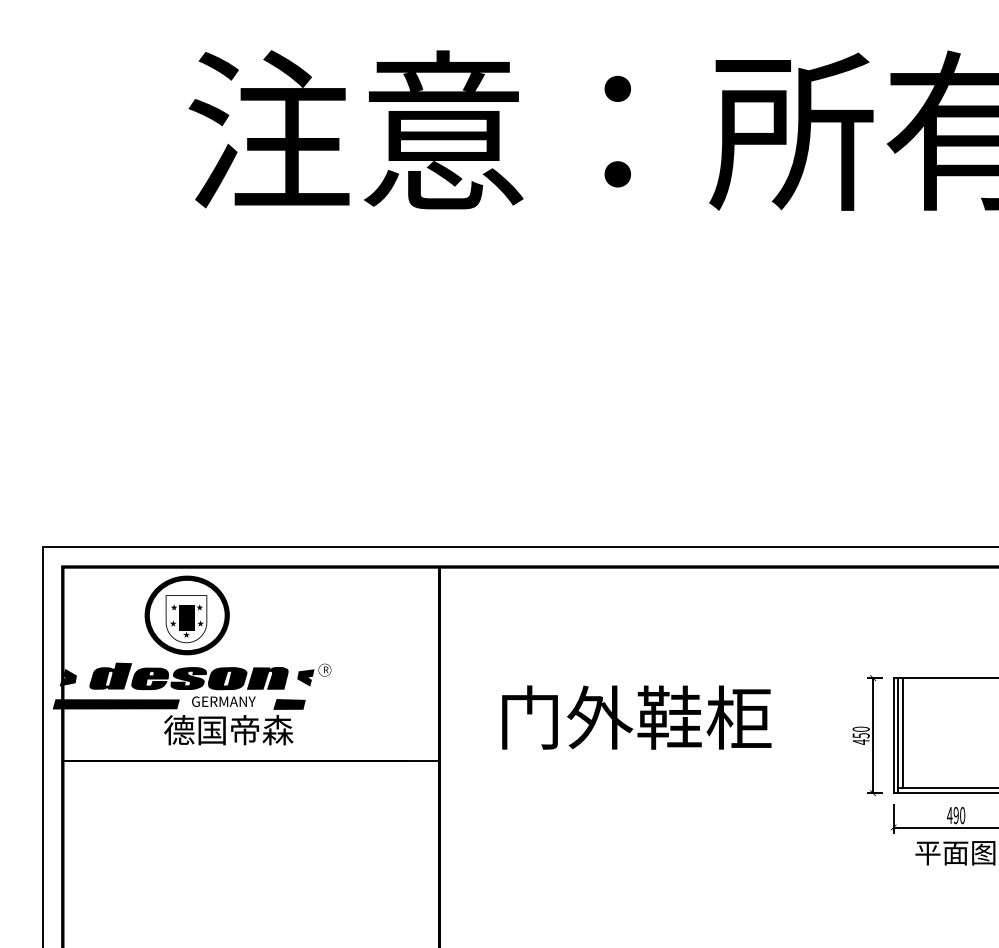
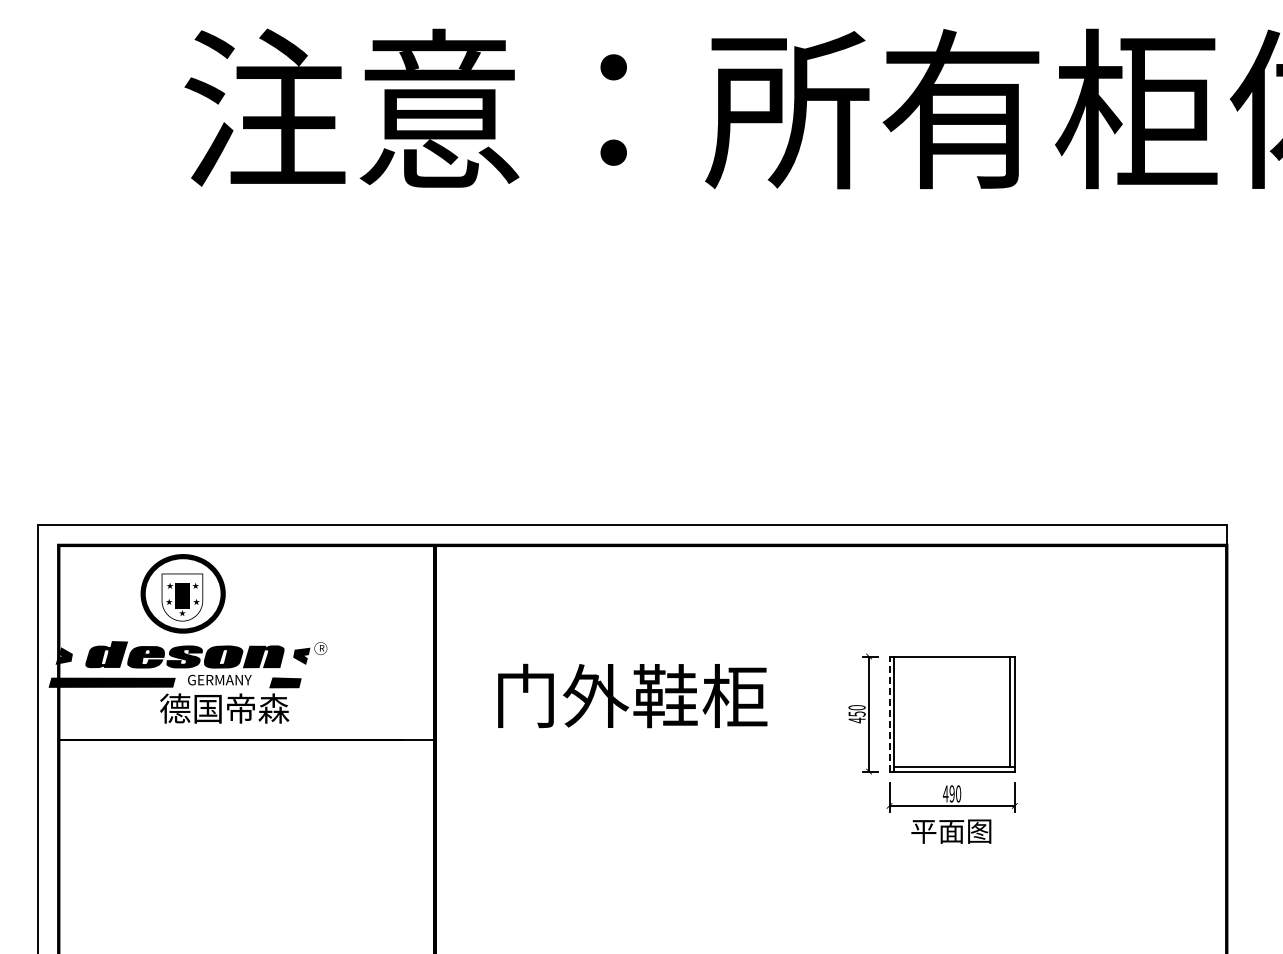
line: (902, 733) -> (898, 711), removed
line: (893, 736) -> (889, 714), solid -> dashed

